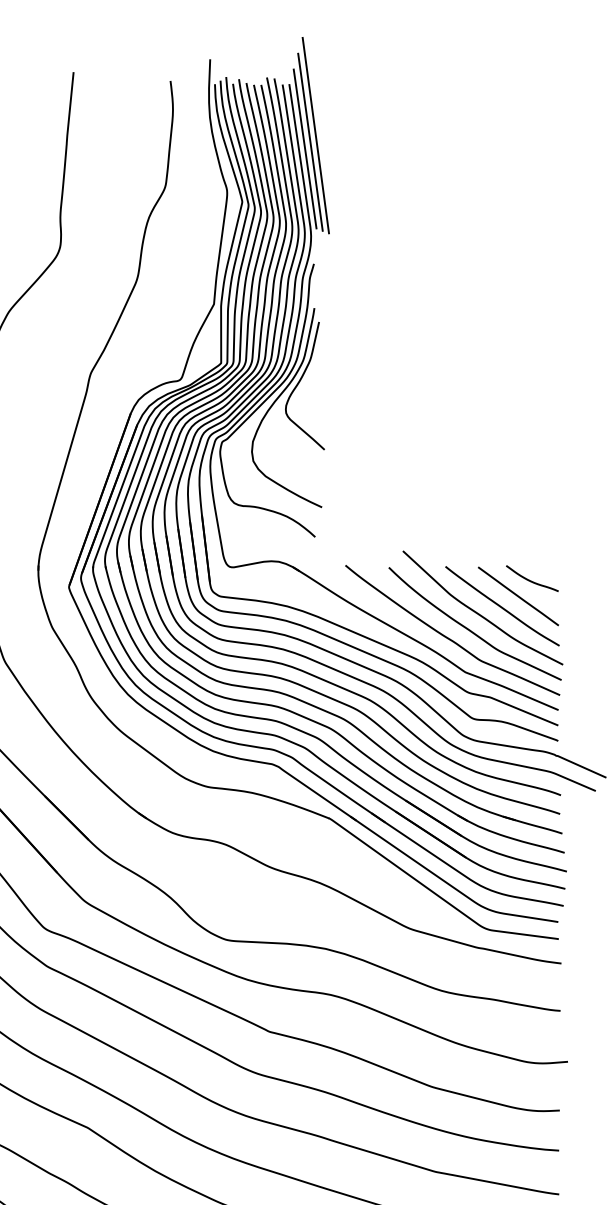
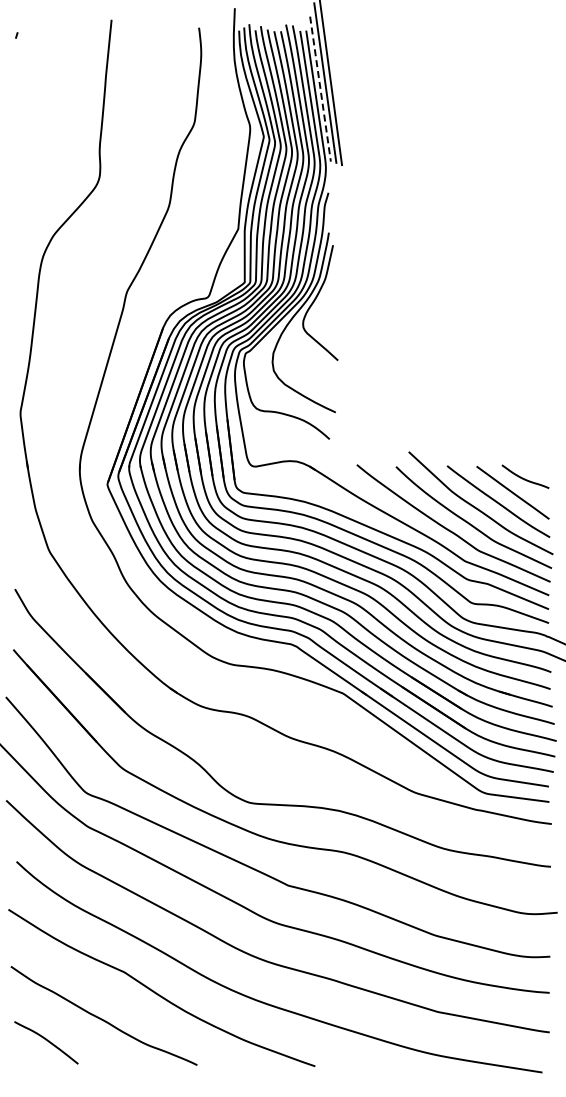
line: (305, 149) -> (320, 89), solid -> dashed

